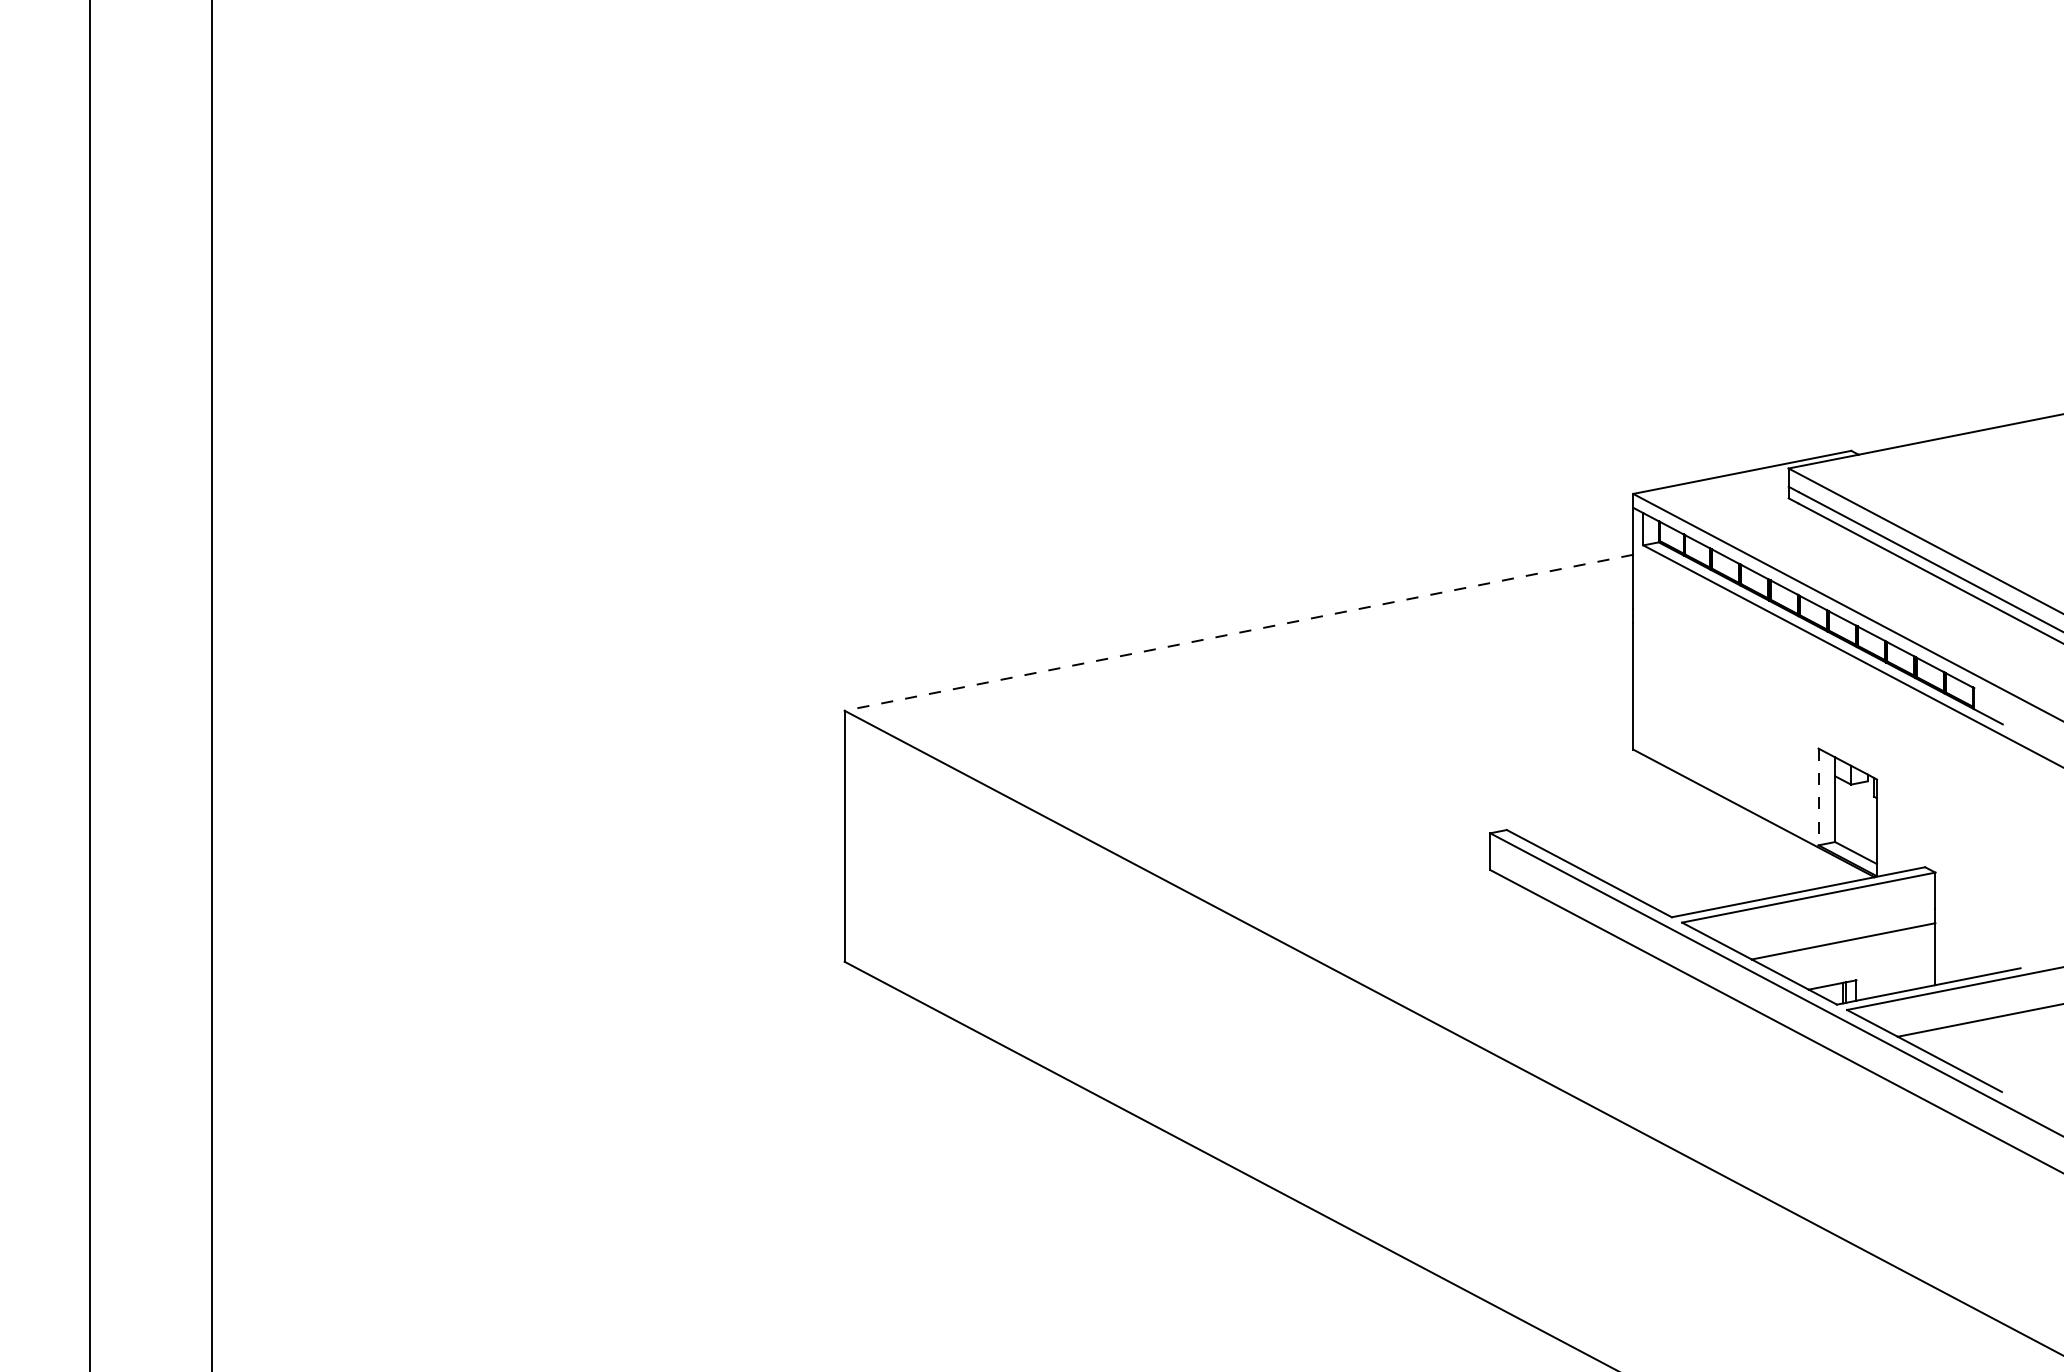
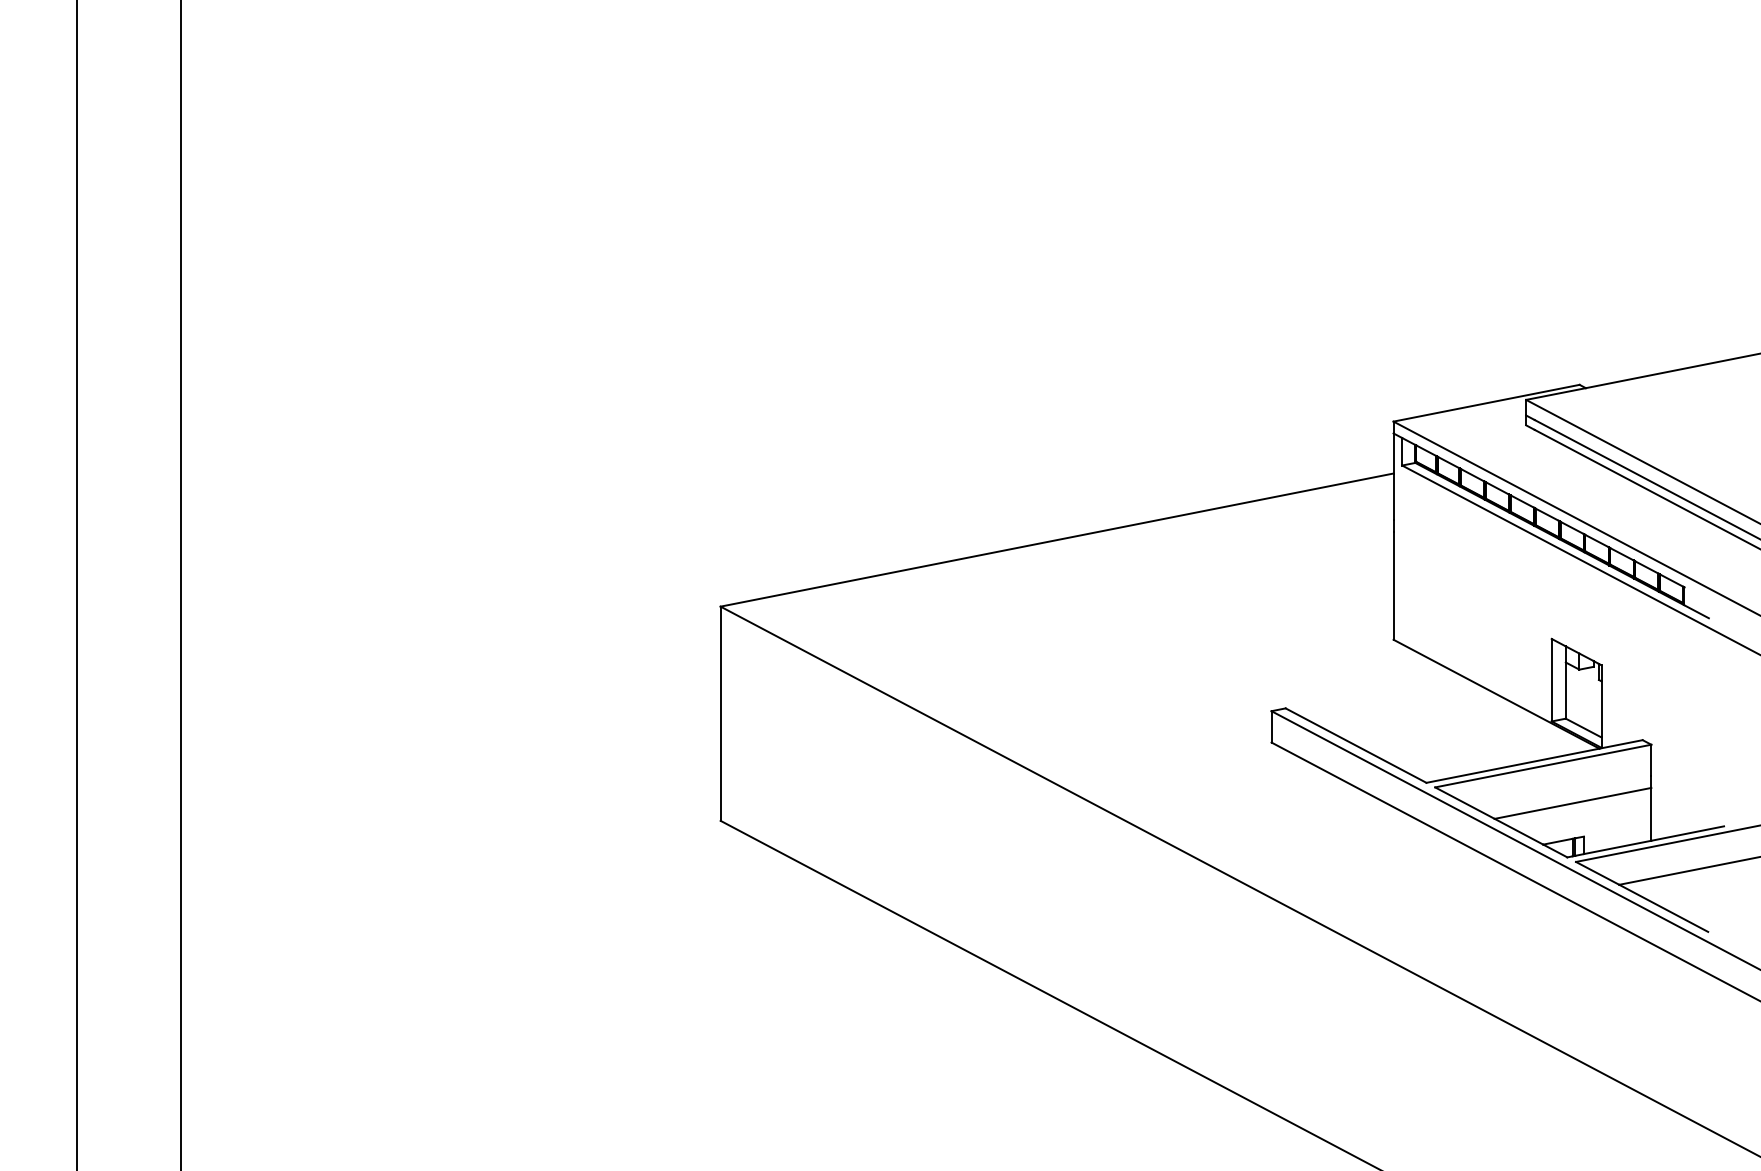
line: (1238, 632) -> (1056, 539), dashed -> solid
line: (1818, 797) -> (1551, 680), dashed -> solid

